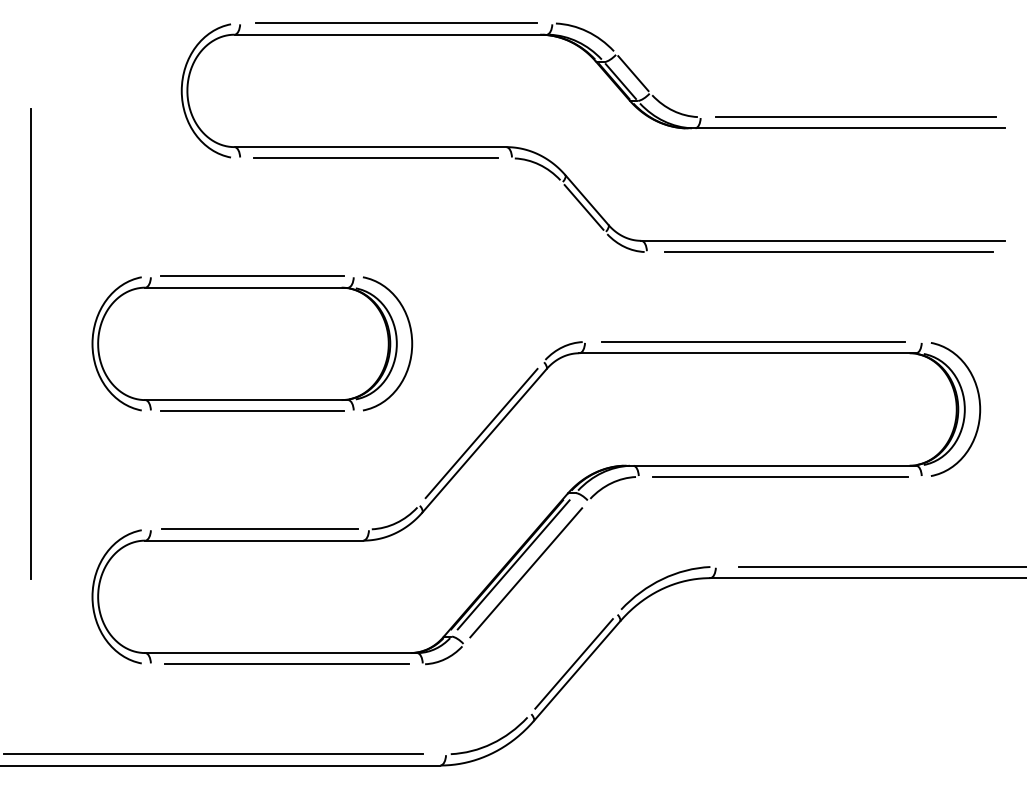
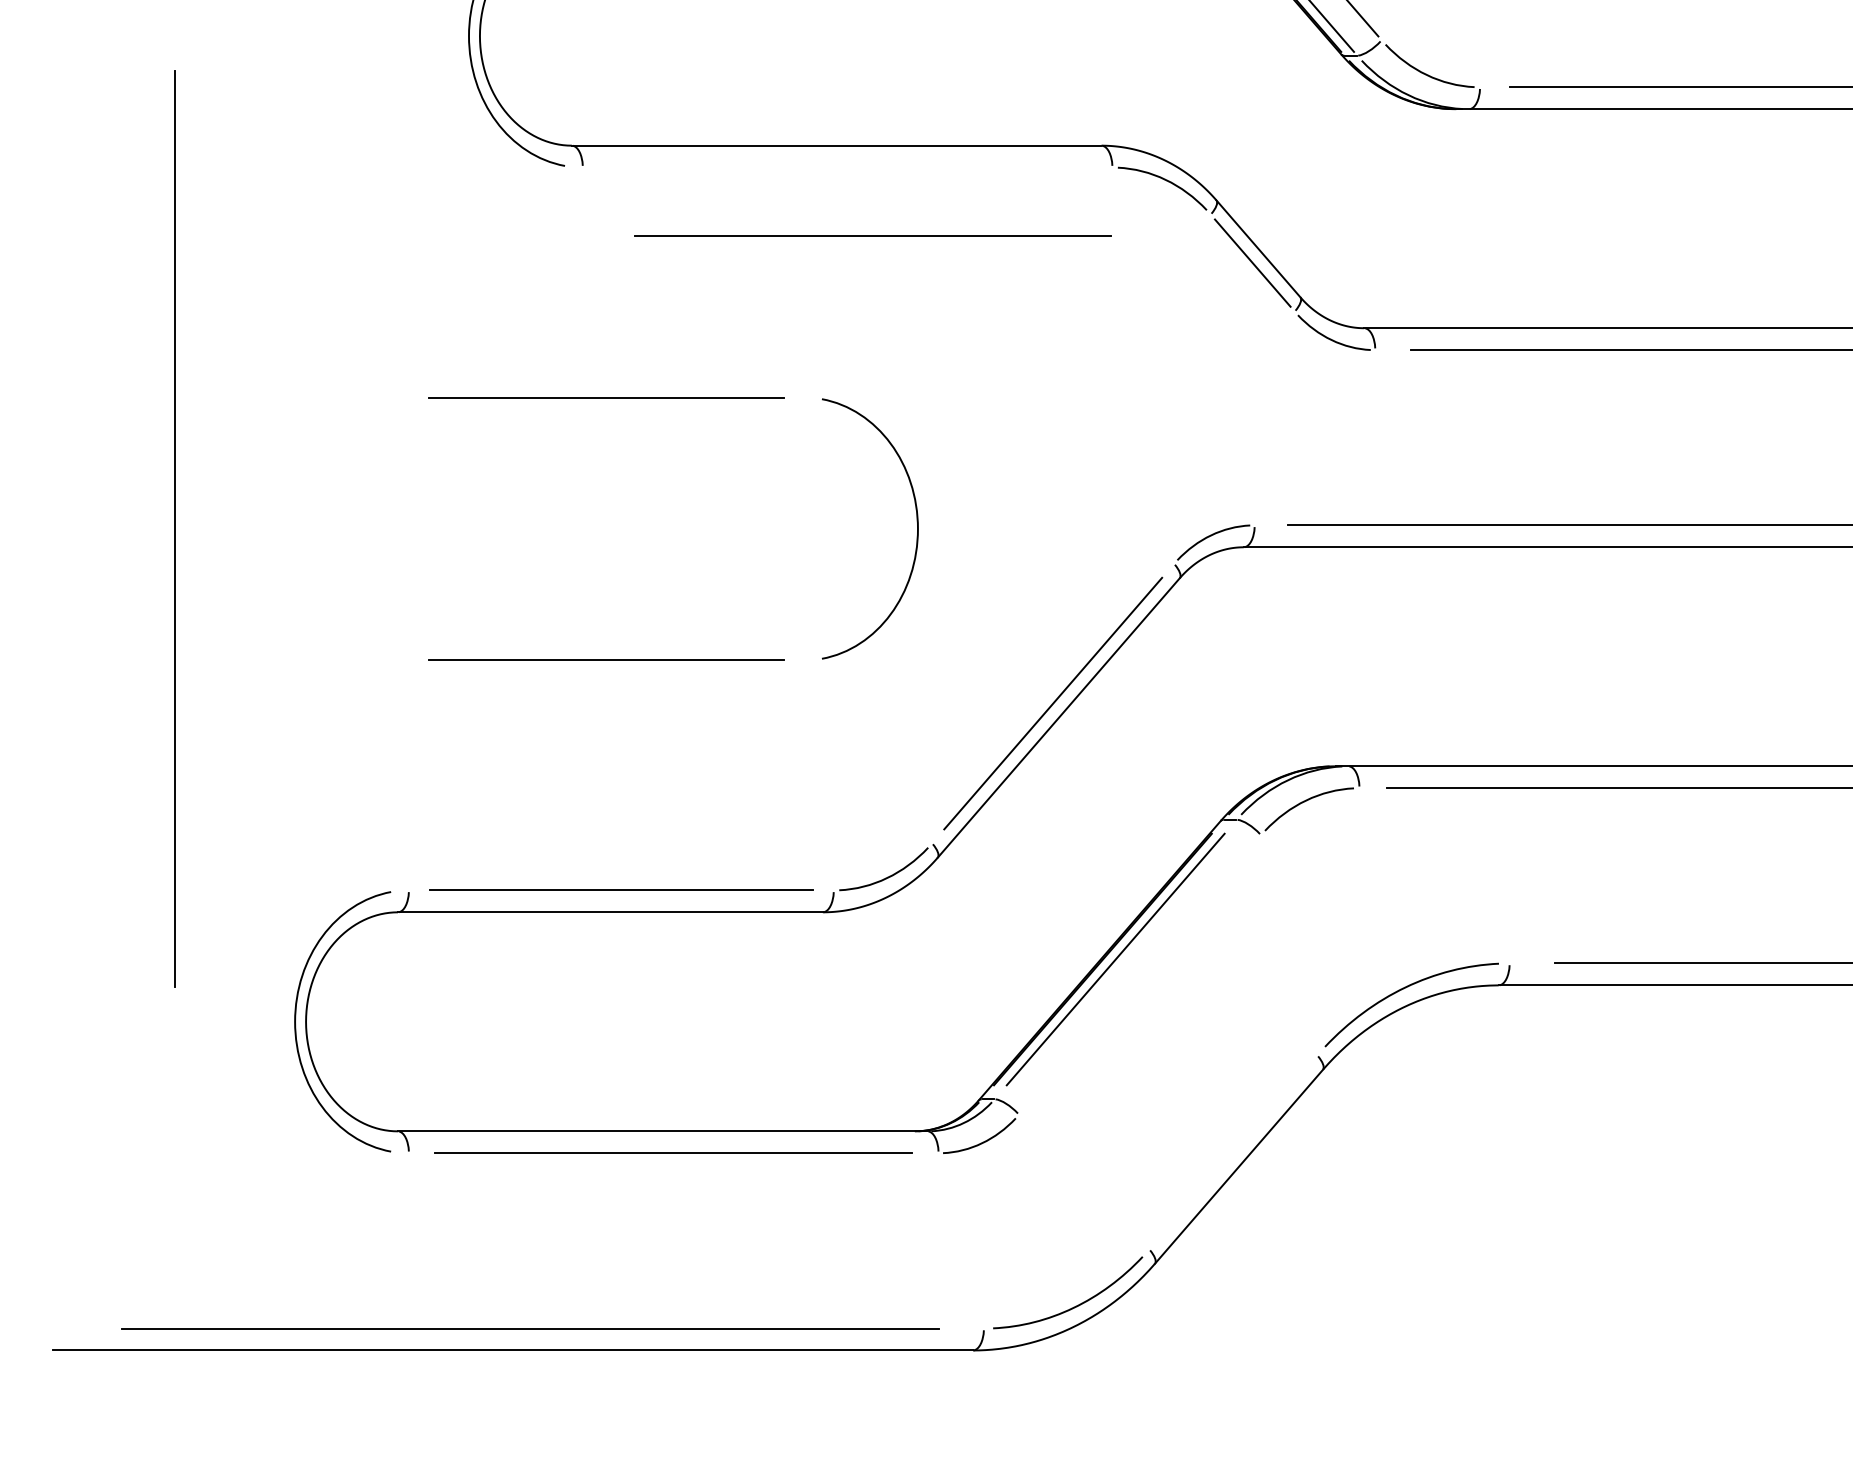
line: (375, 157) -> (871, 234), moved
part: (244, 343) -> (591, 528), removed
line: (526, 572) -> (1140, 974), removed
line: (573, 663) -> (1232, 1151), removed

